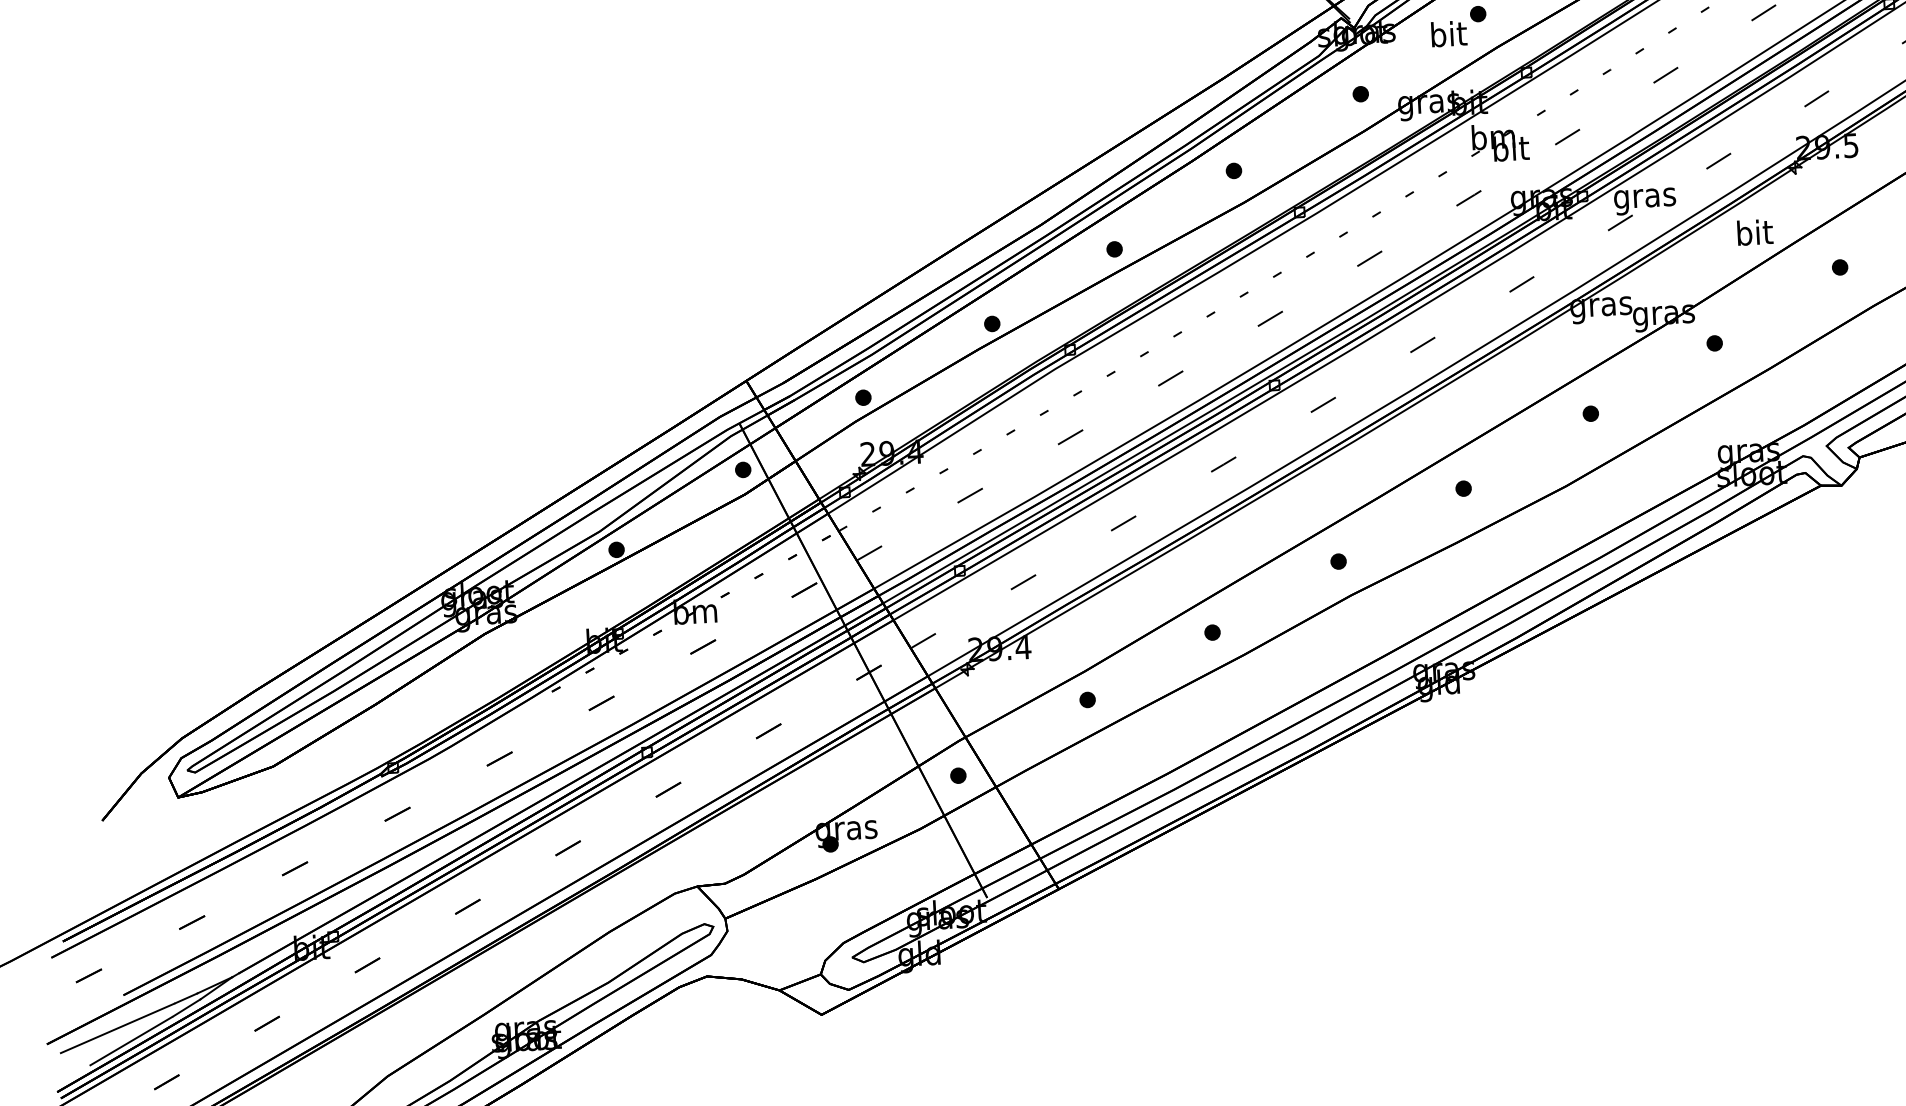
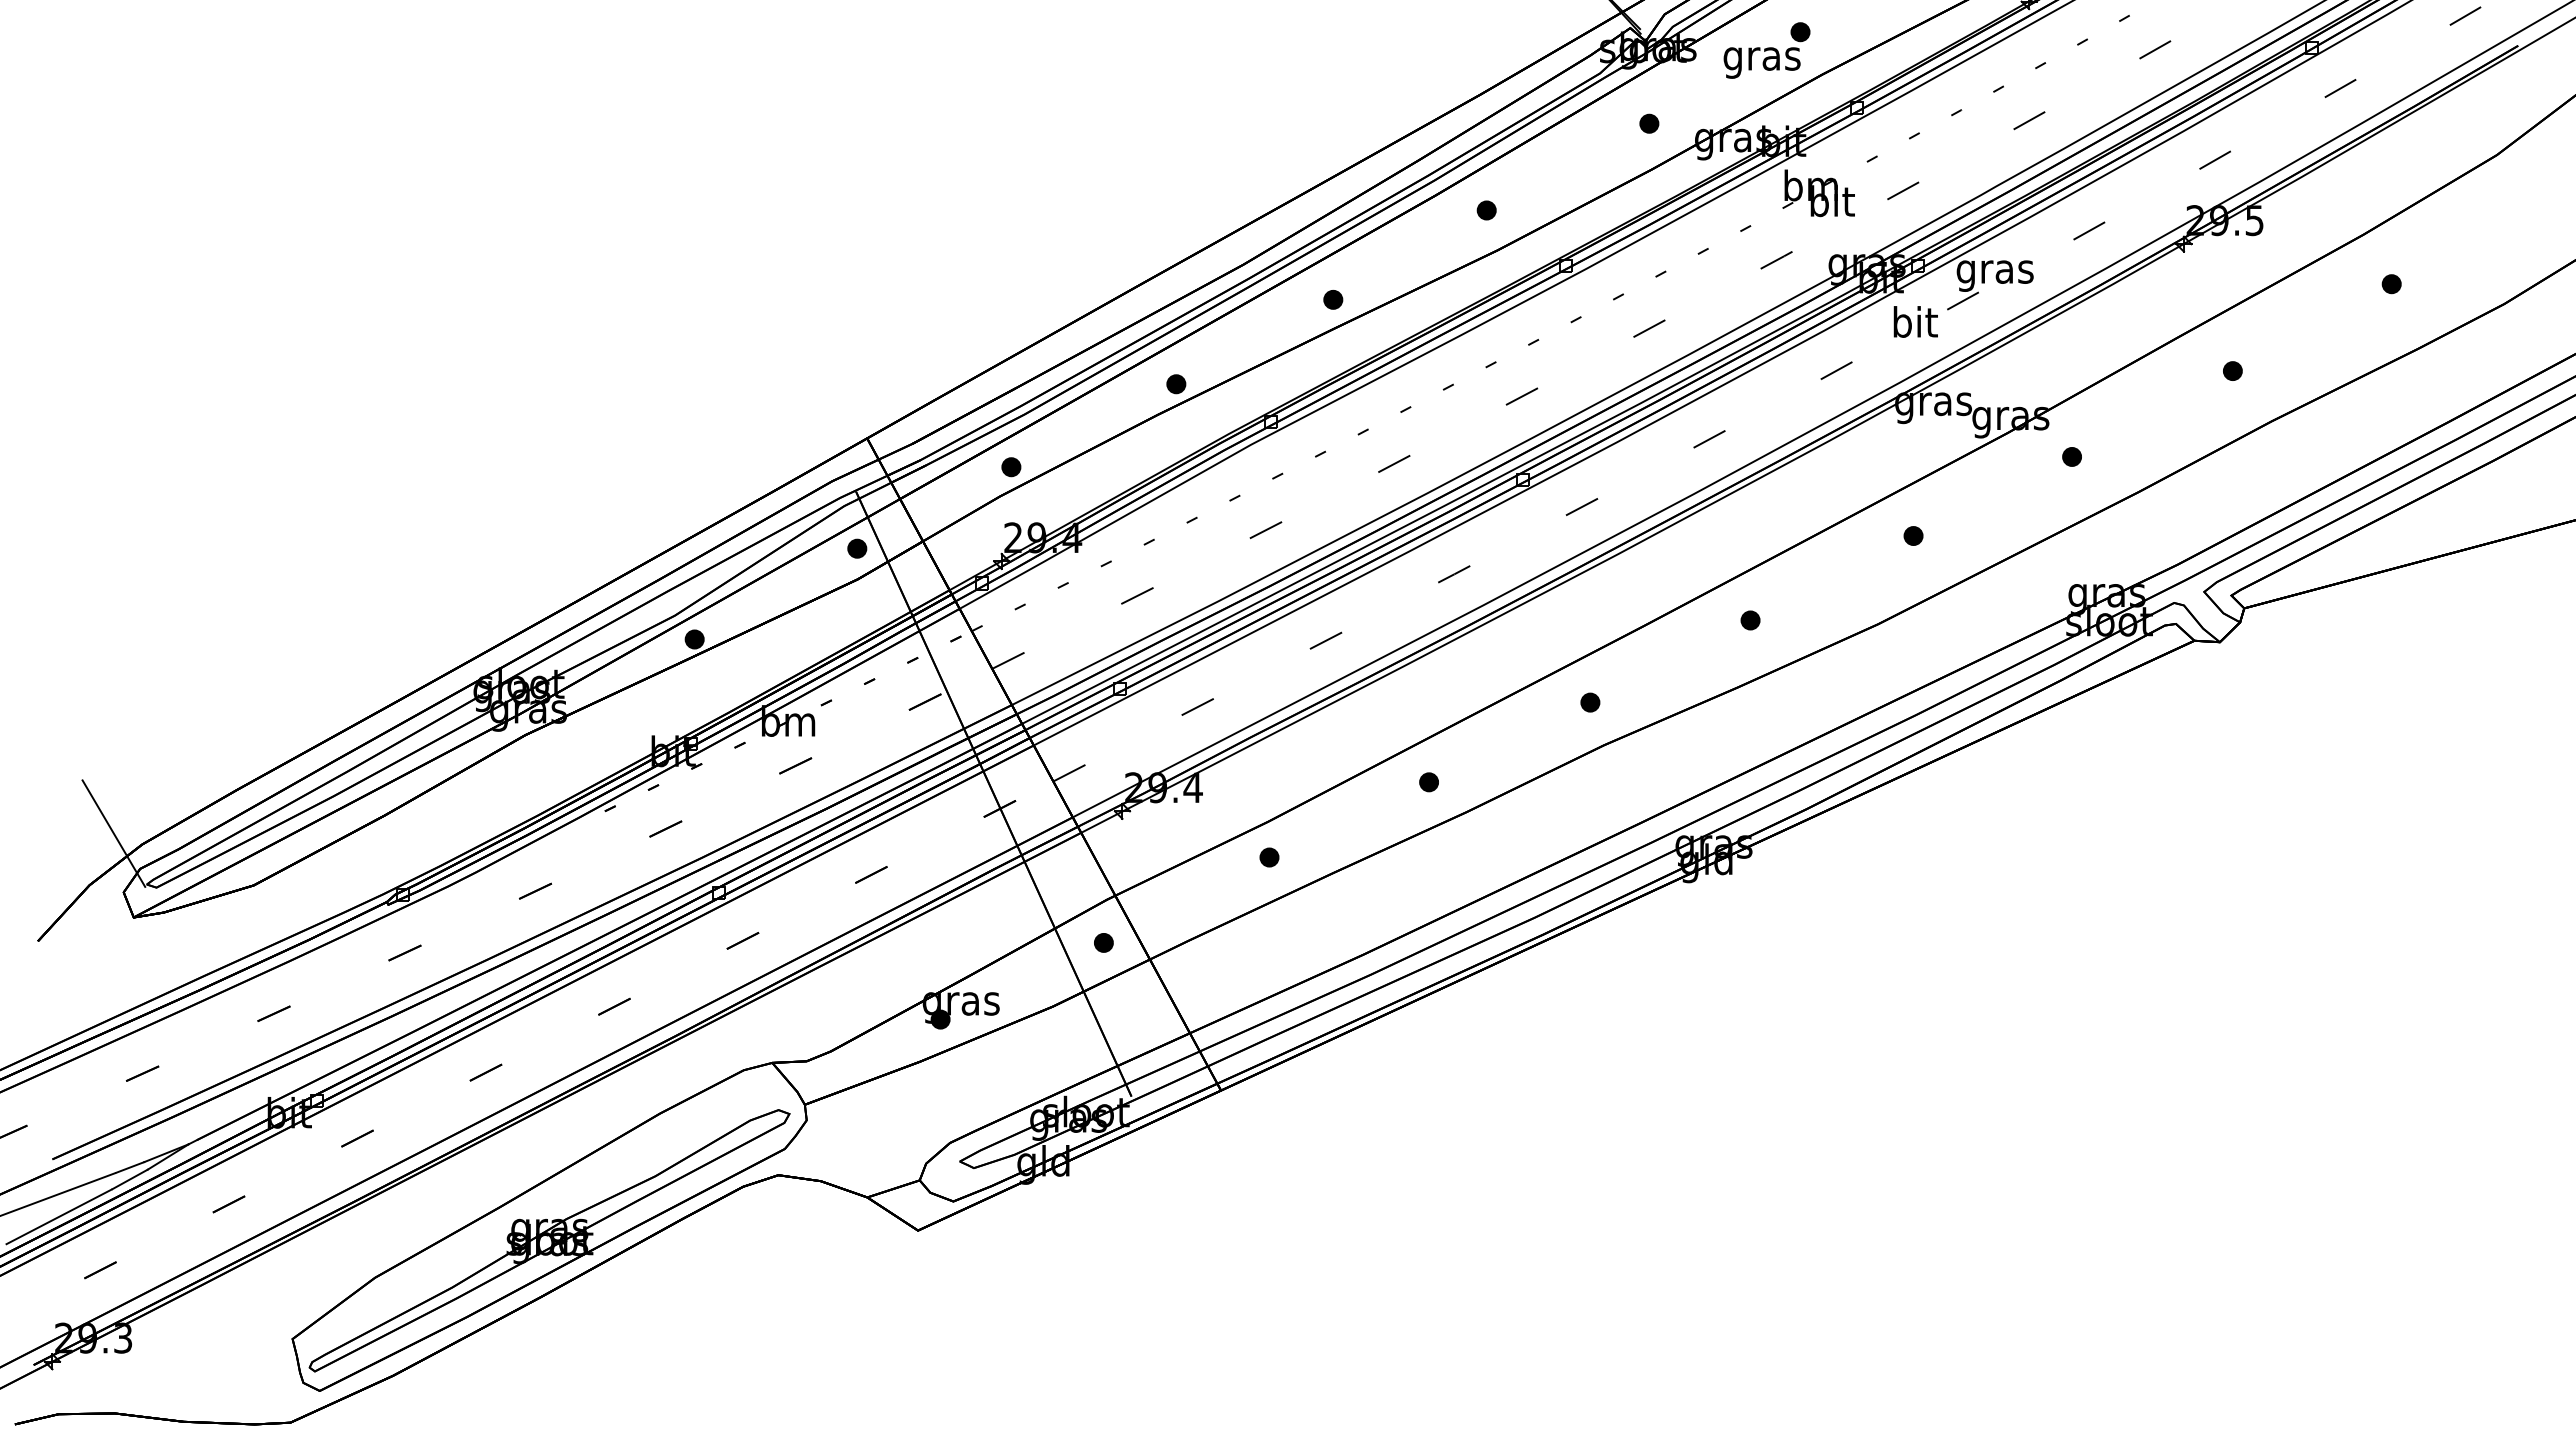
text: (1447, 36) -> (1761, 58), bit -> gras
text: (1754, 232) -> (1915, 321), moved
line: (158, 730) -> (113, 833), added

